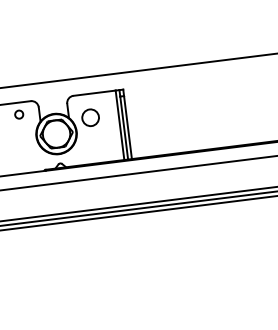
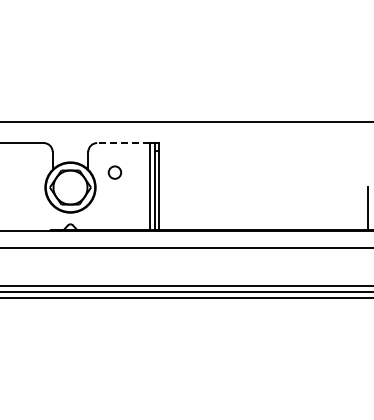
line: (94, 93) -> (123, 143), solid -> dashed
circle: (19, 114) -> (27, 157), removed
circle: (90, 117) -> (114, 172), size x0.6

